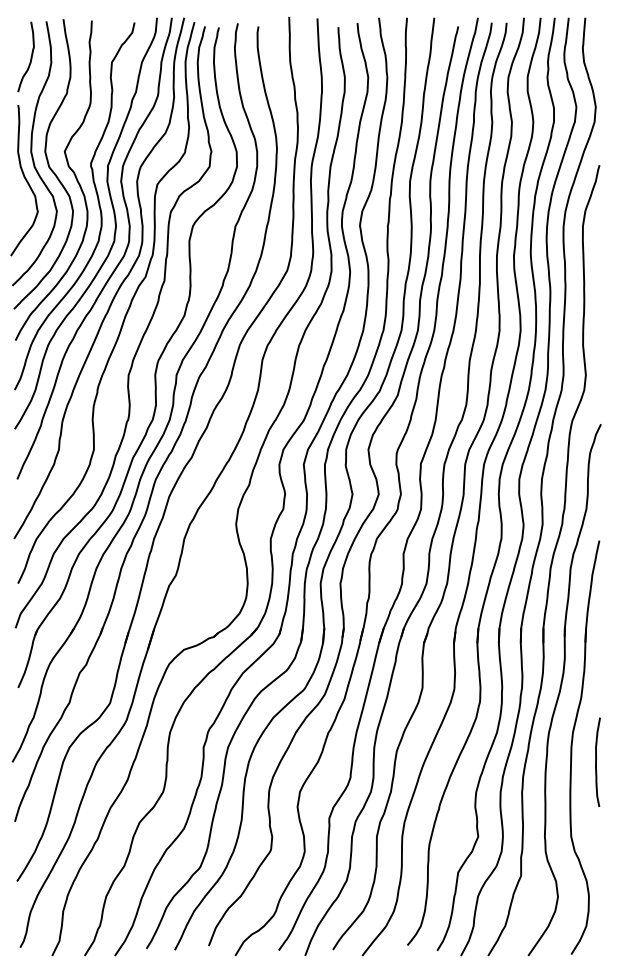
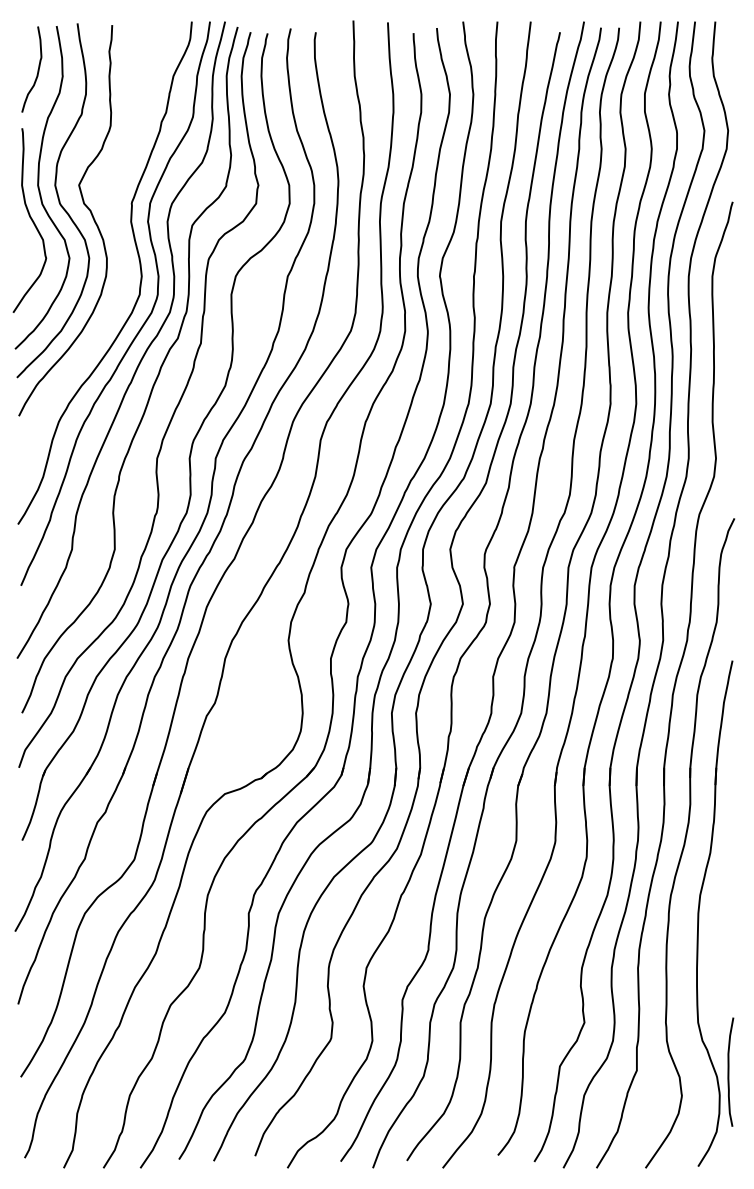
curve: (97, 201) -> (119, 246), removed
curve: (596, 761) -> (728, 1071), moved

